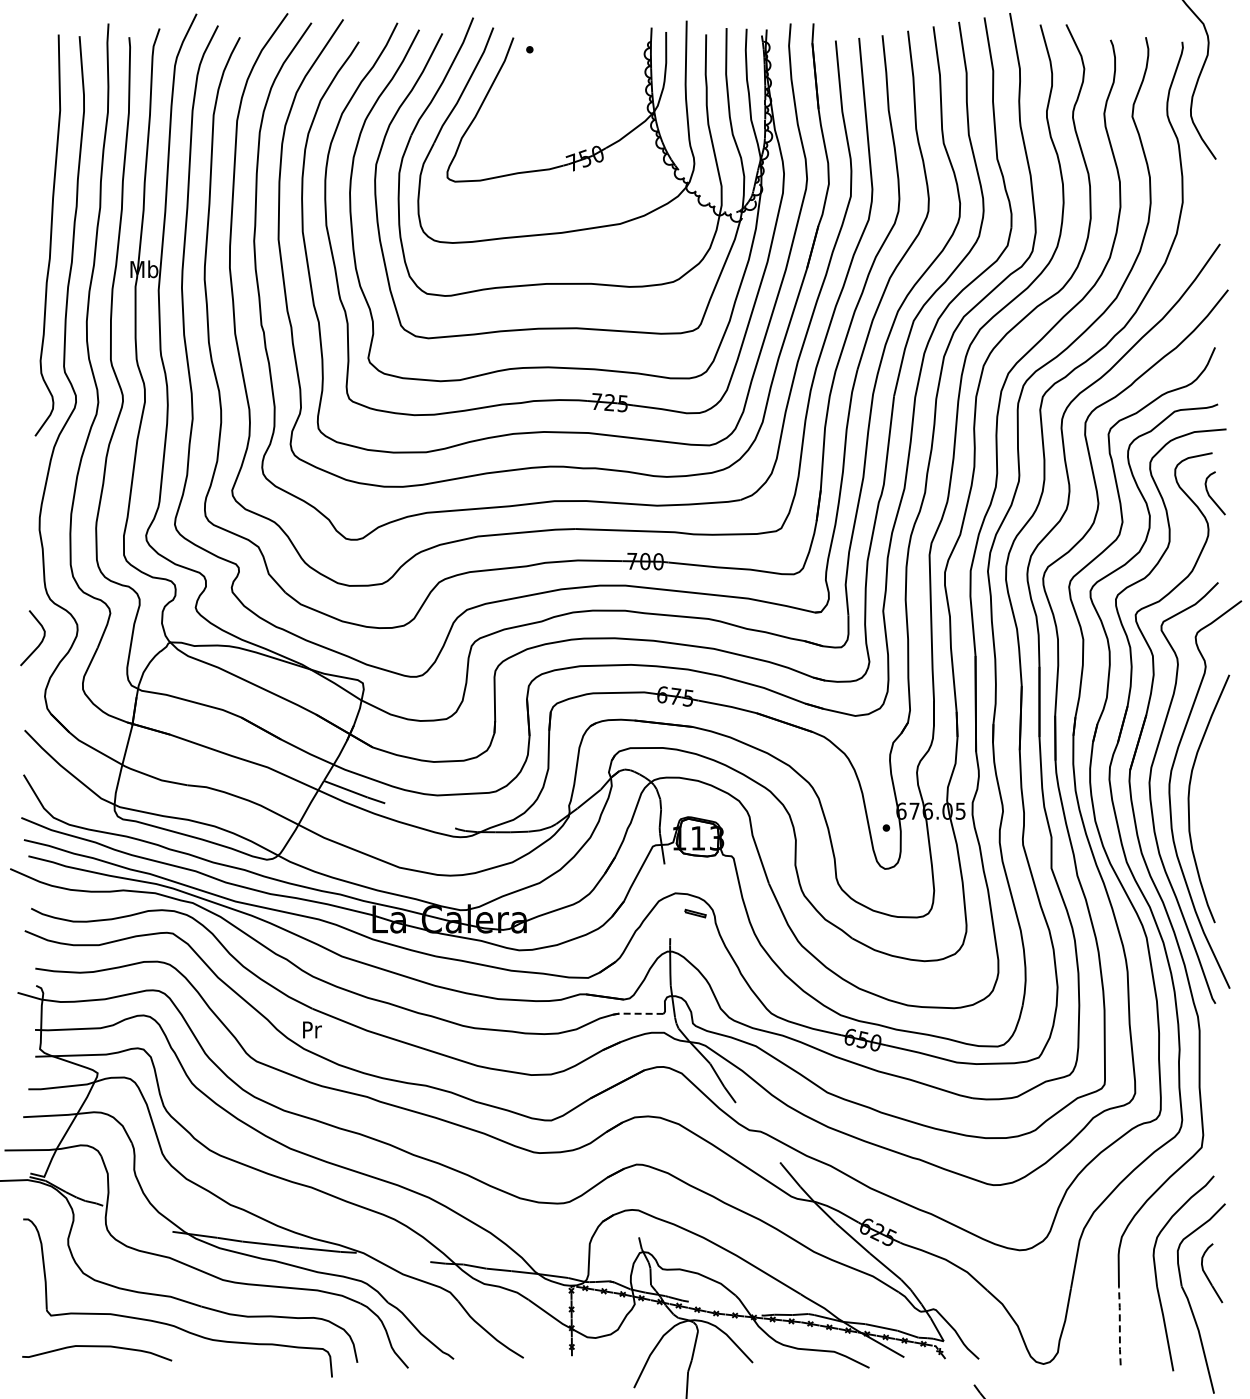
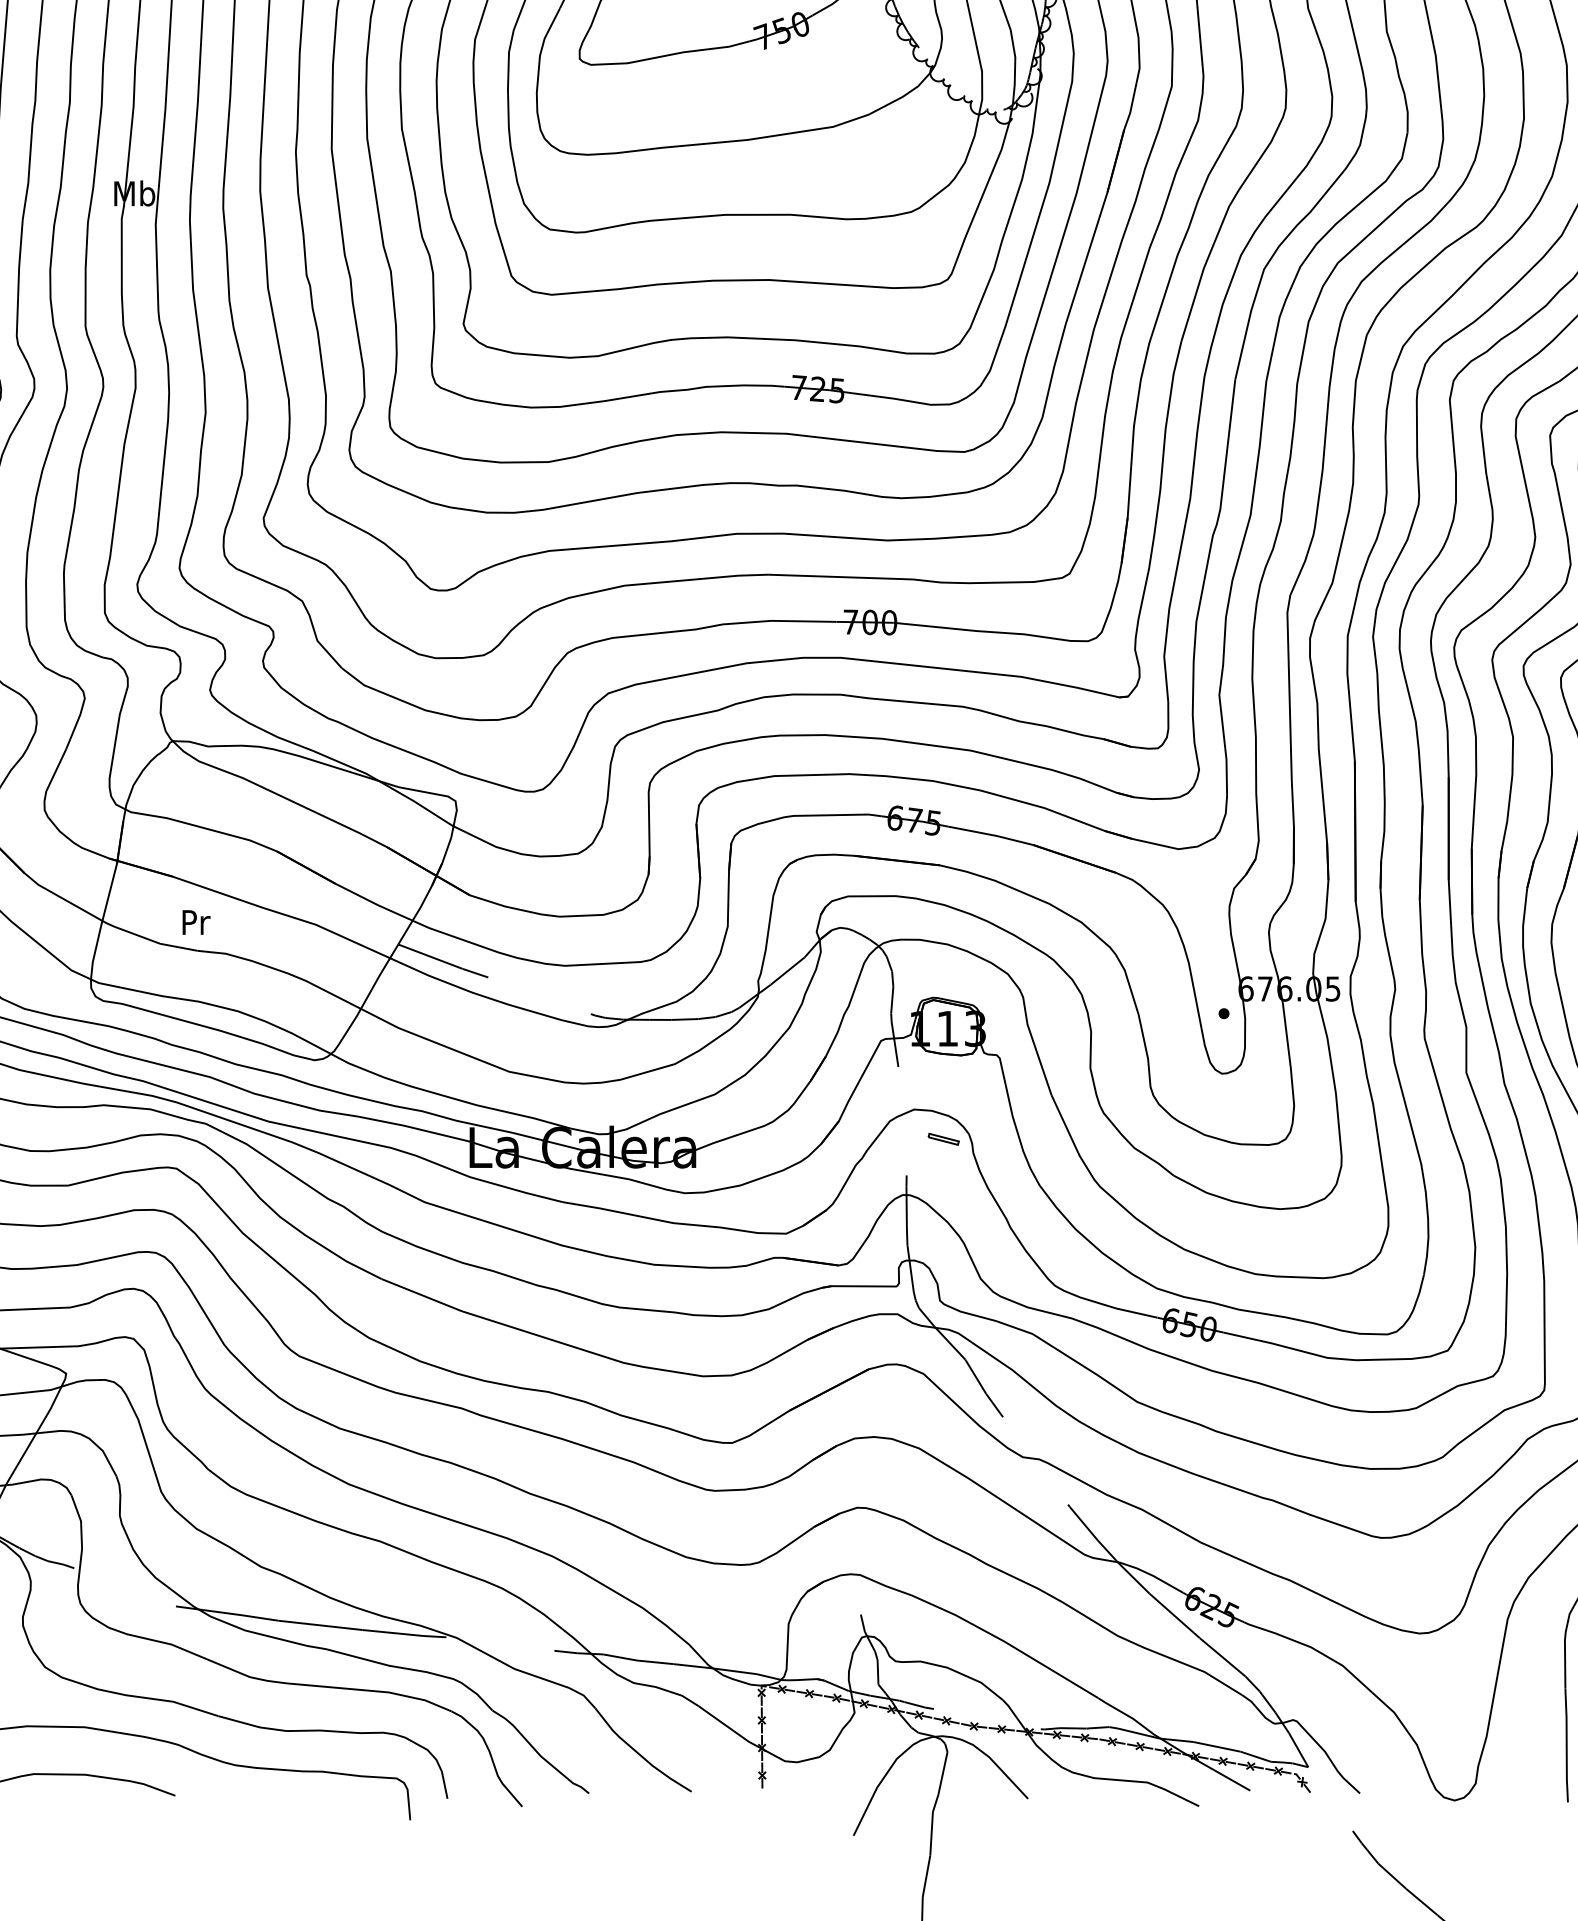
line: (636, 1013) -> (857, 1285), dashed -> solid
text: (312, 1029) -> (196, 921), moved
line: (1119, 1326) -> (1566, 1745), dashed -> solid

